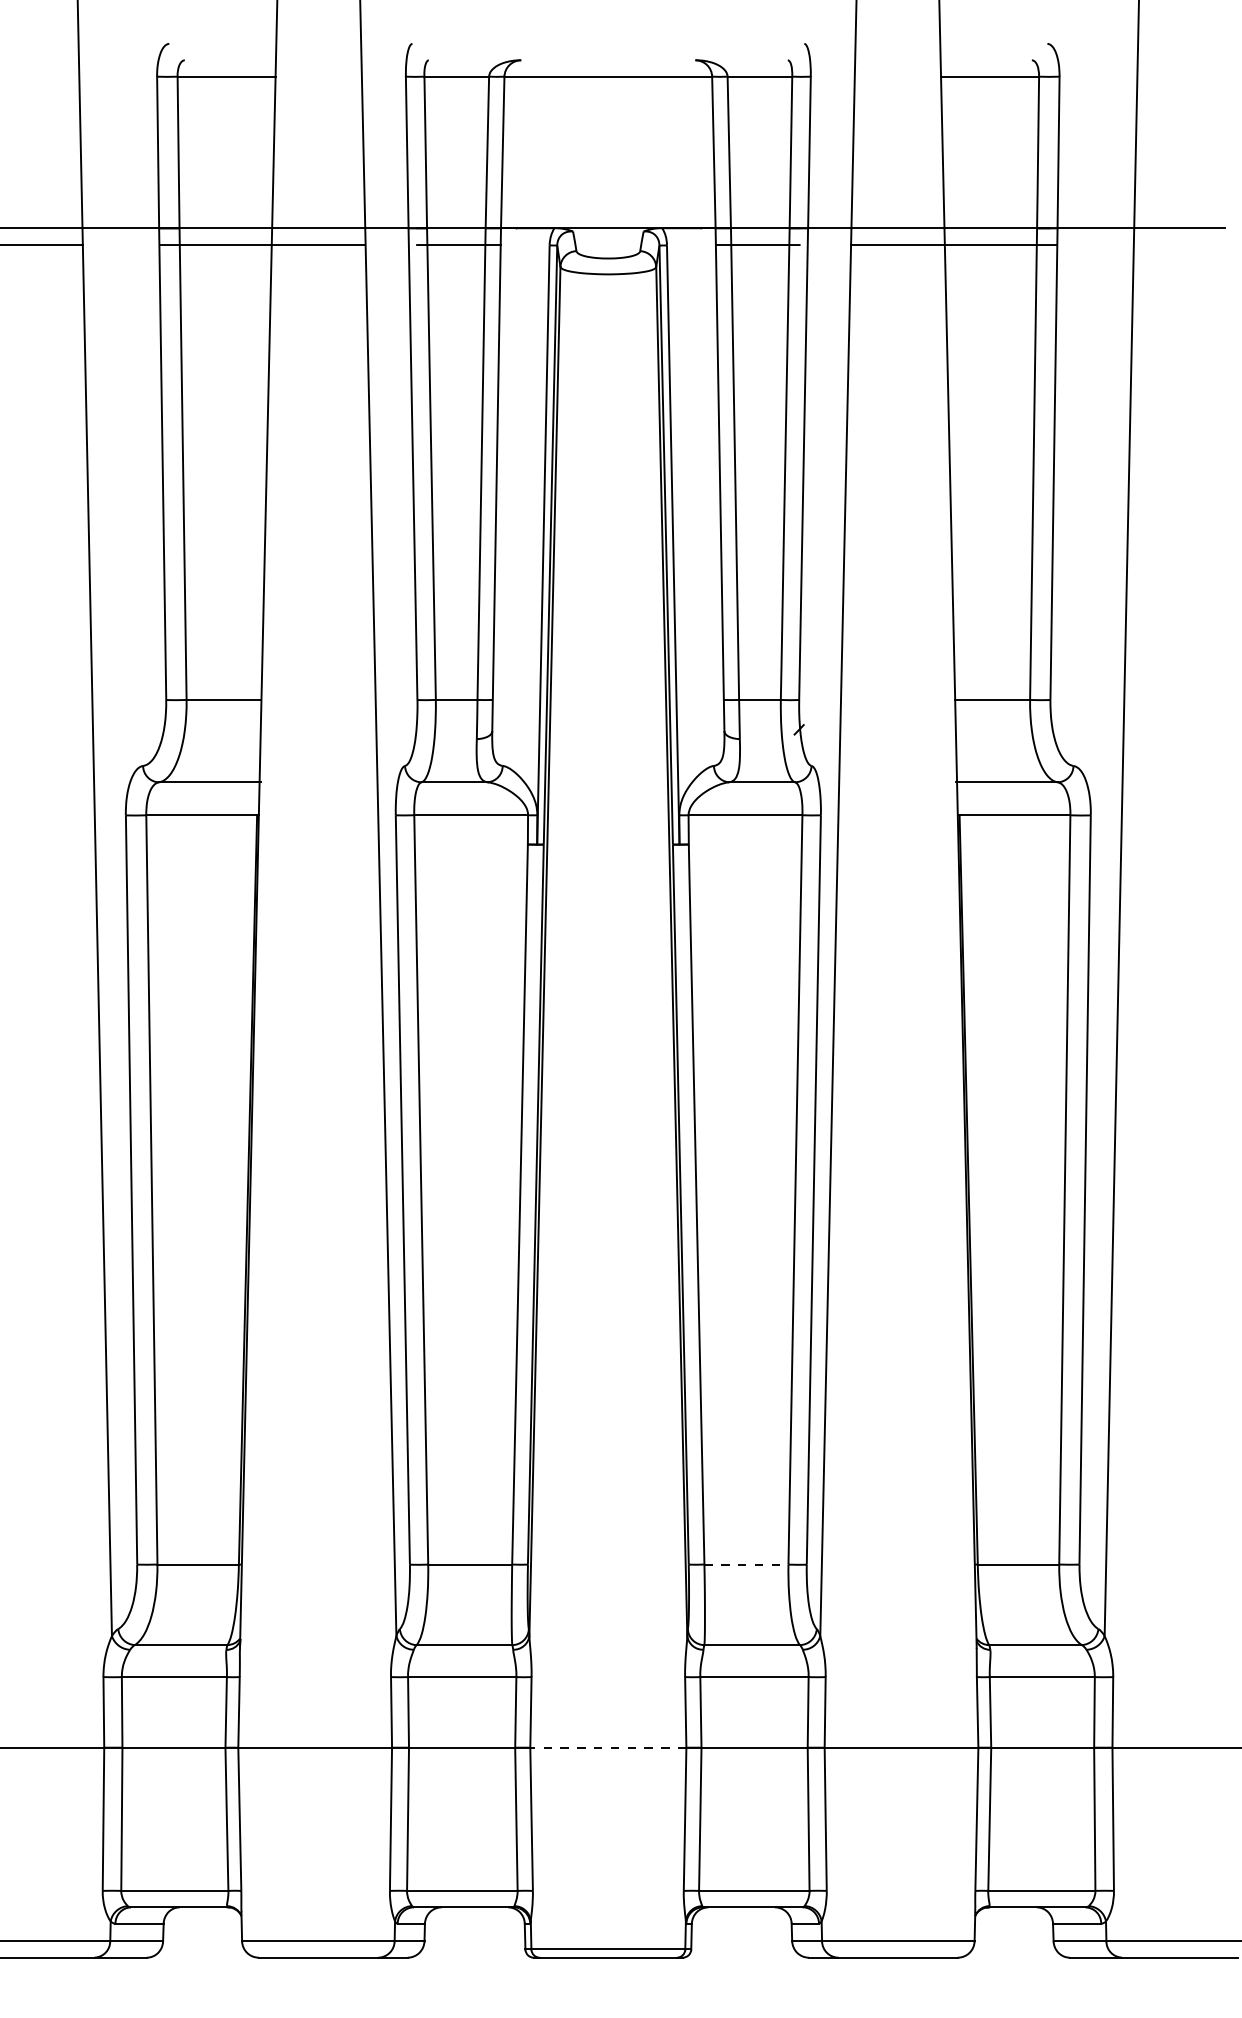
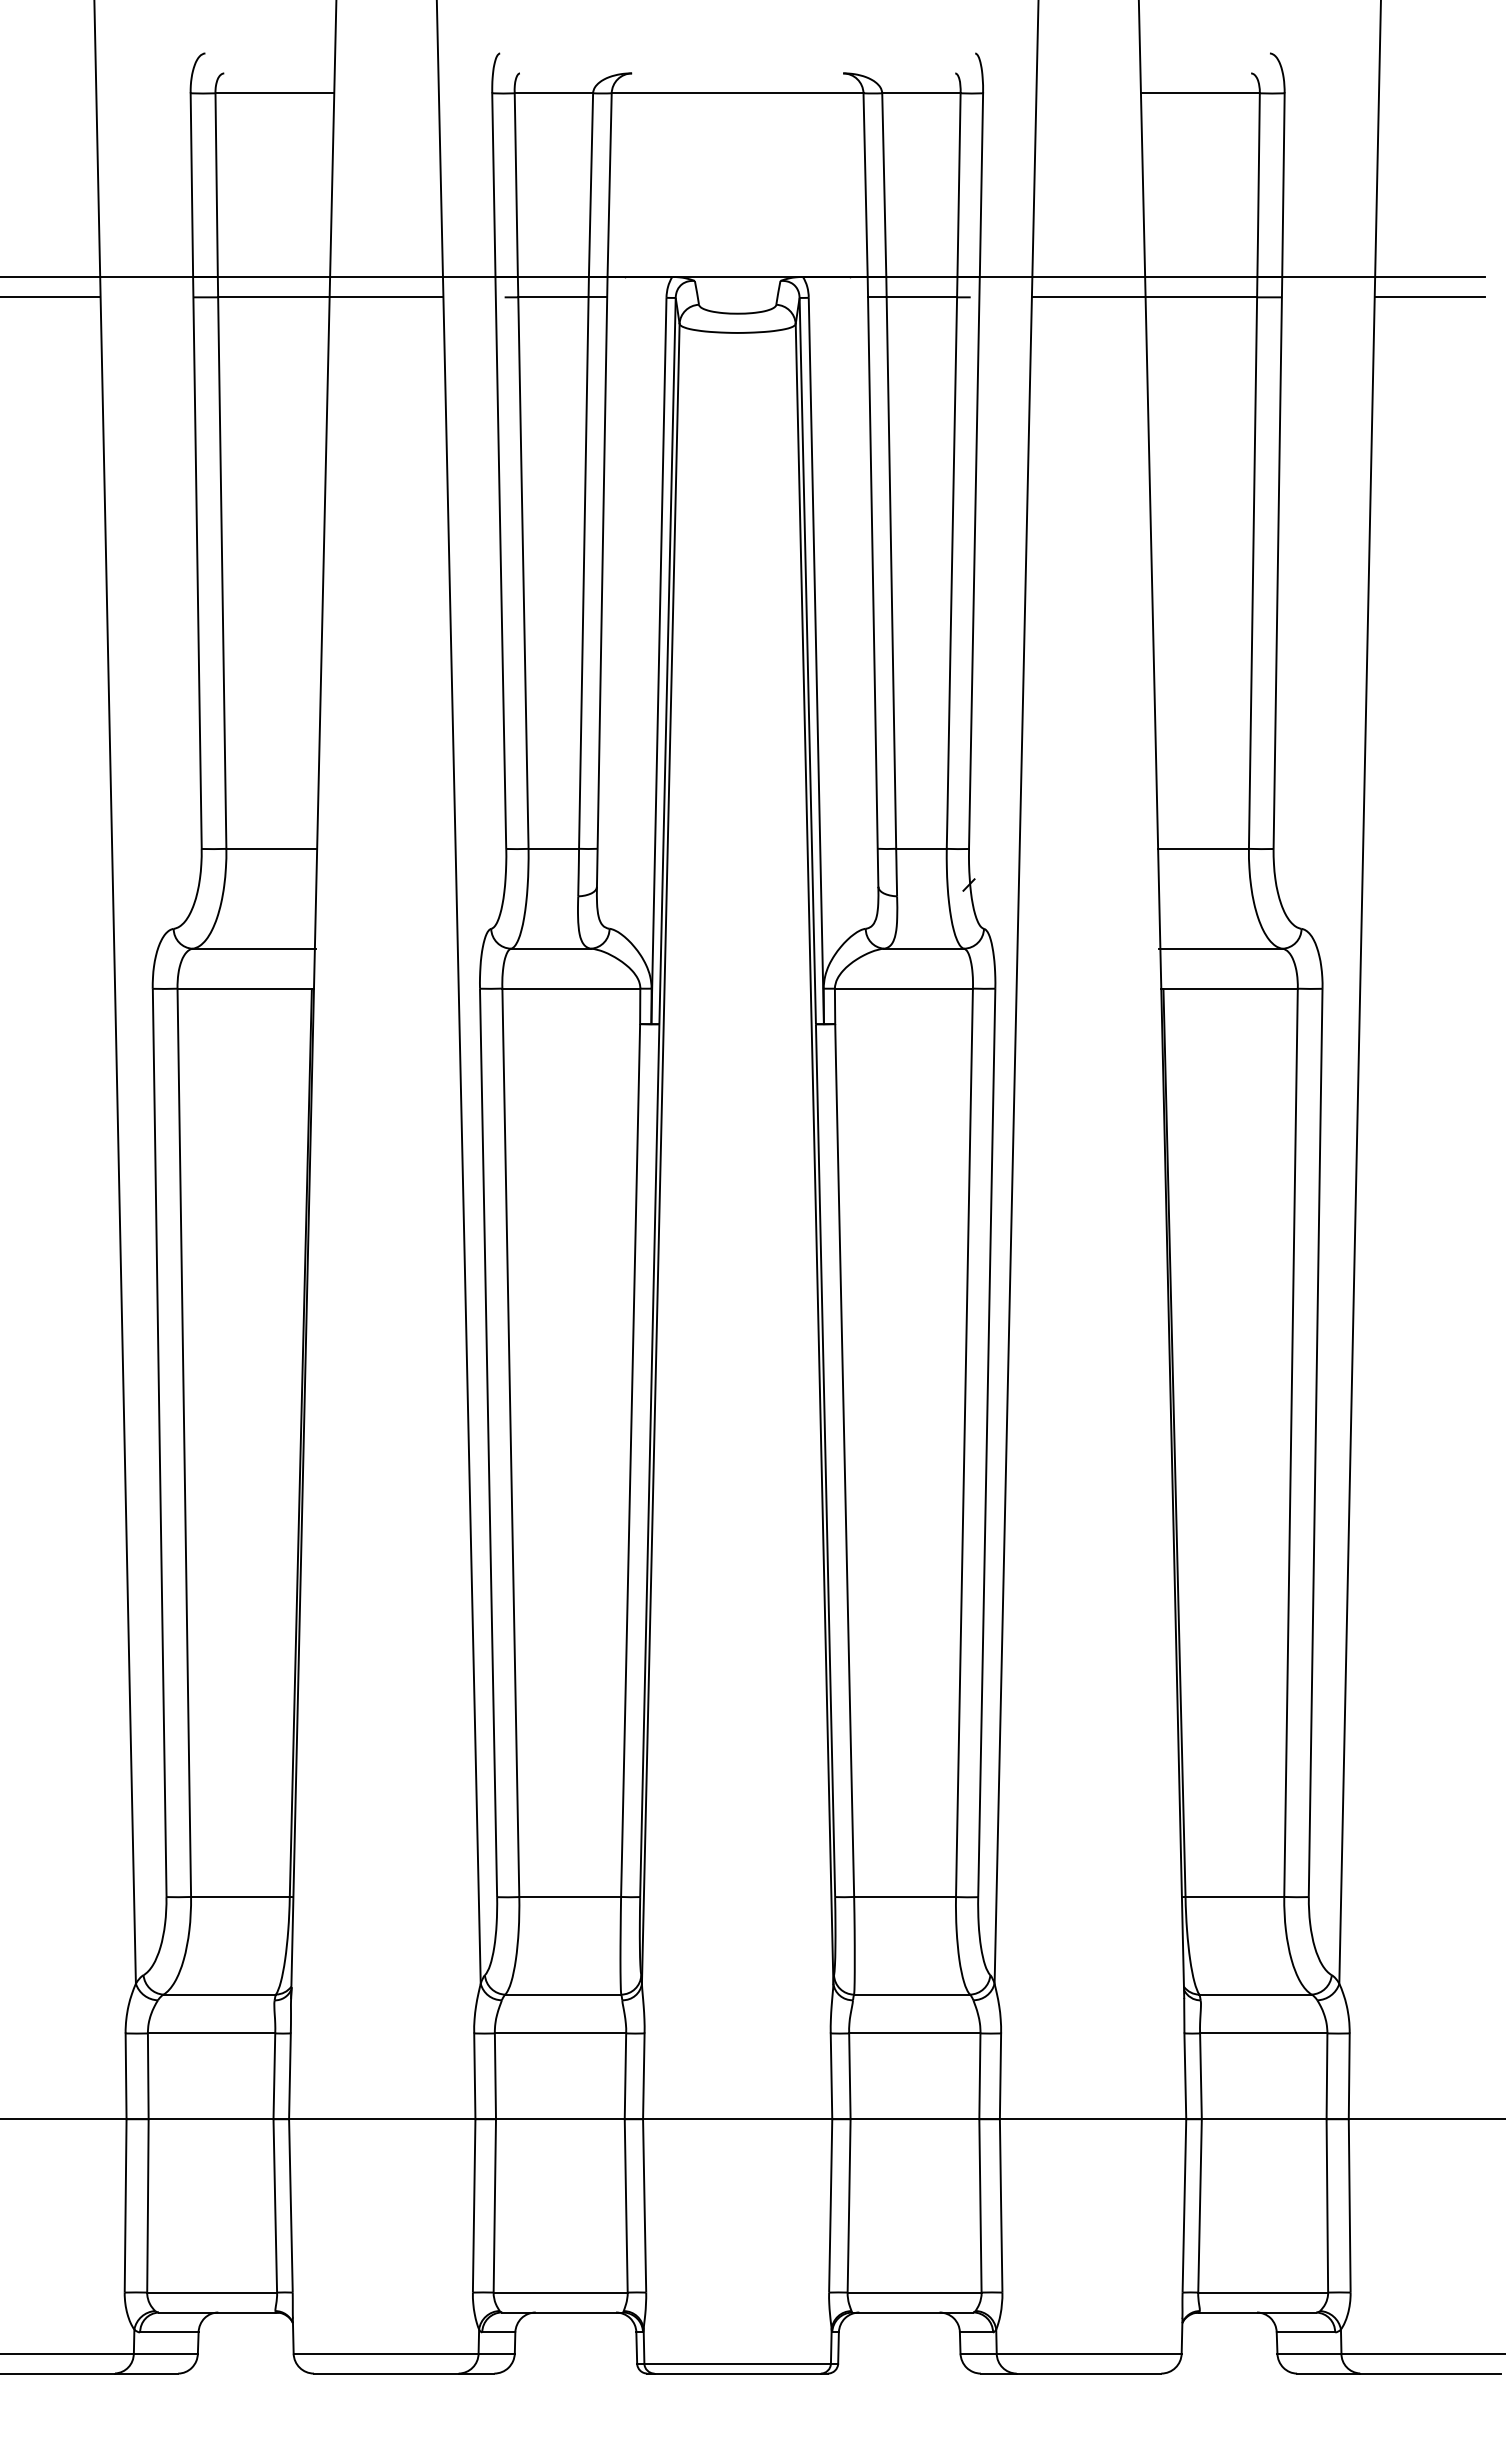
line: (1179, 245) -> (1429, 297), added
line: (746, 1564) -> (905, 1896), dashed -> solid
line: (608, 1748) -> (737, 2119), dashed -> solid

